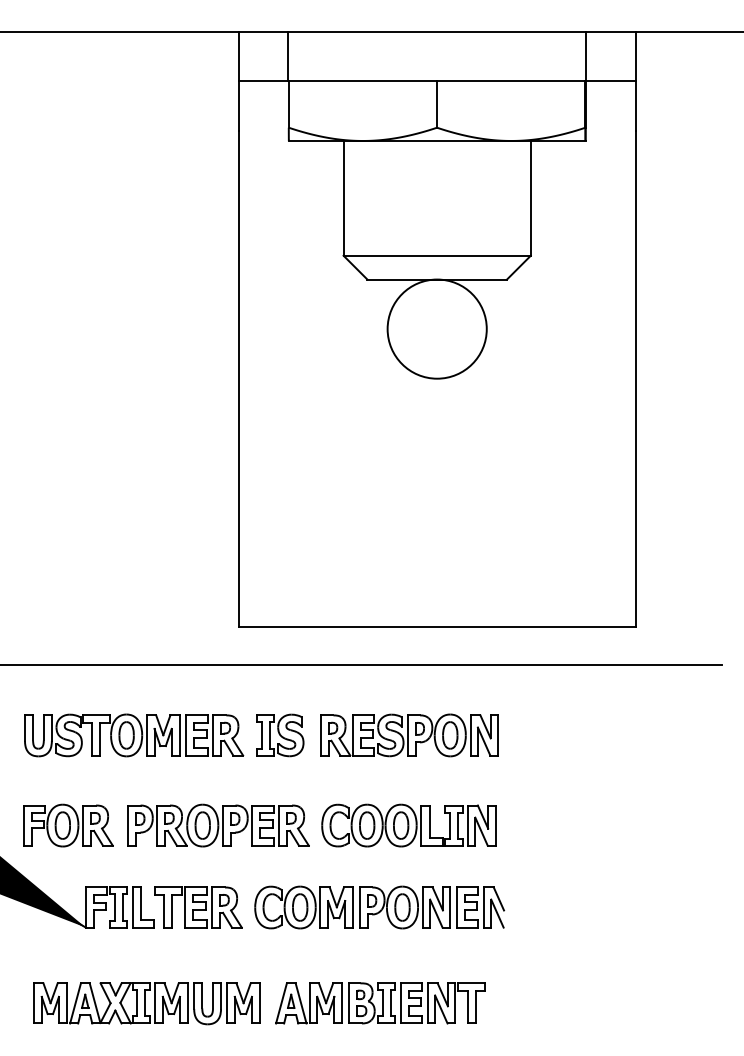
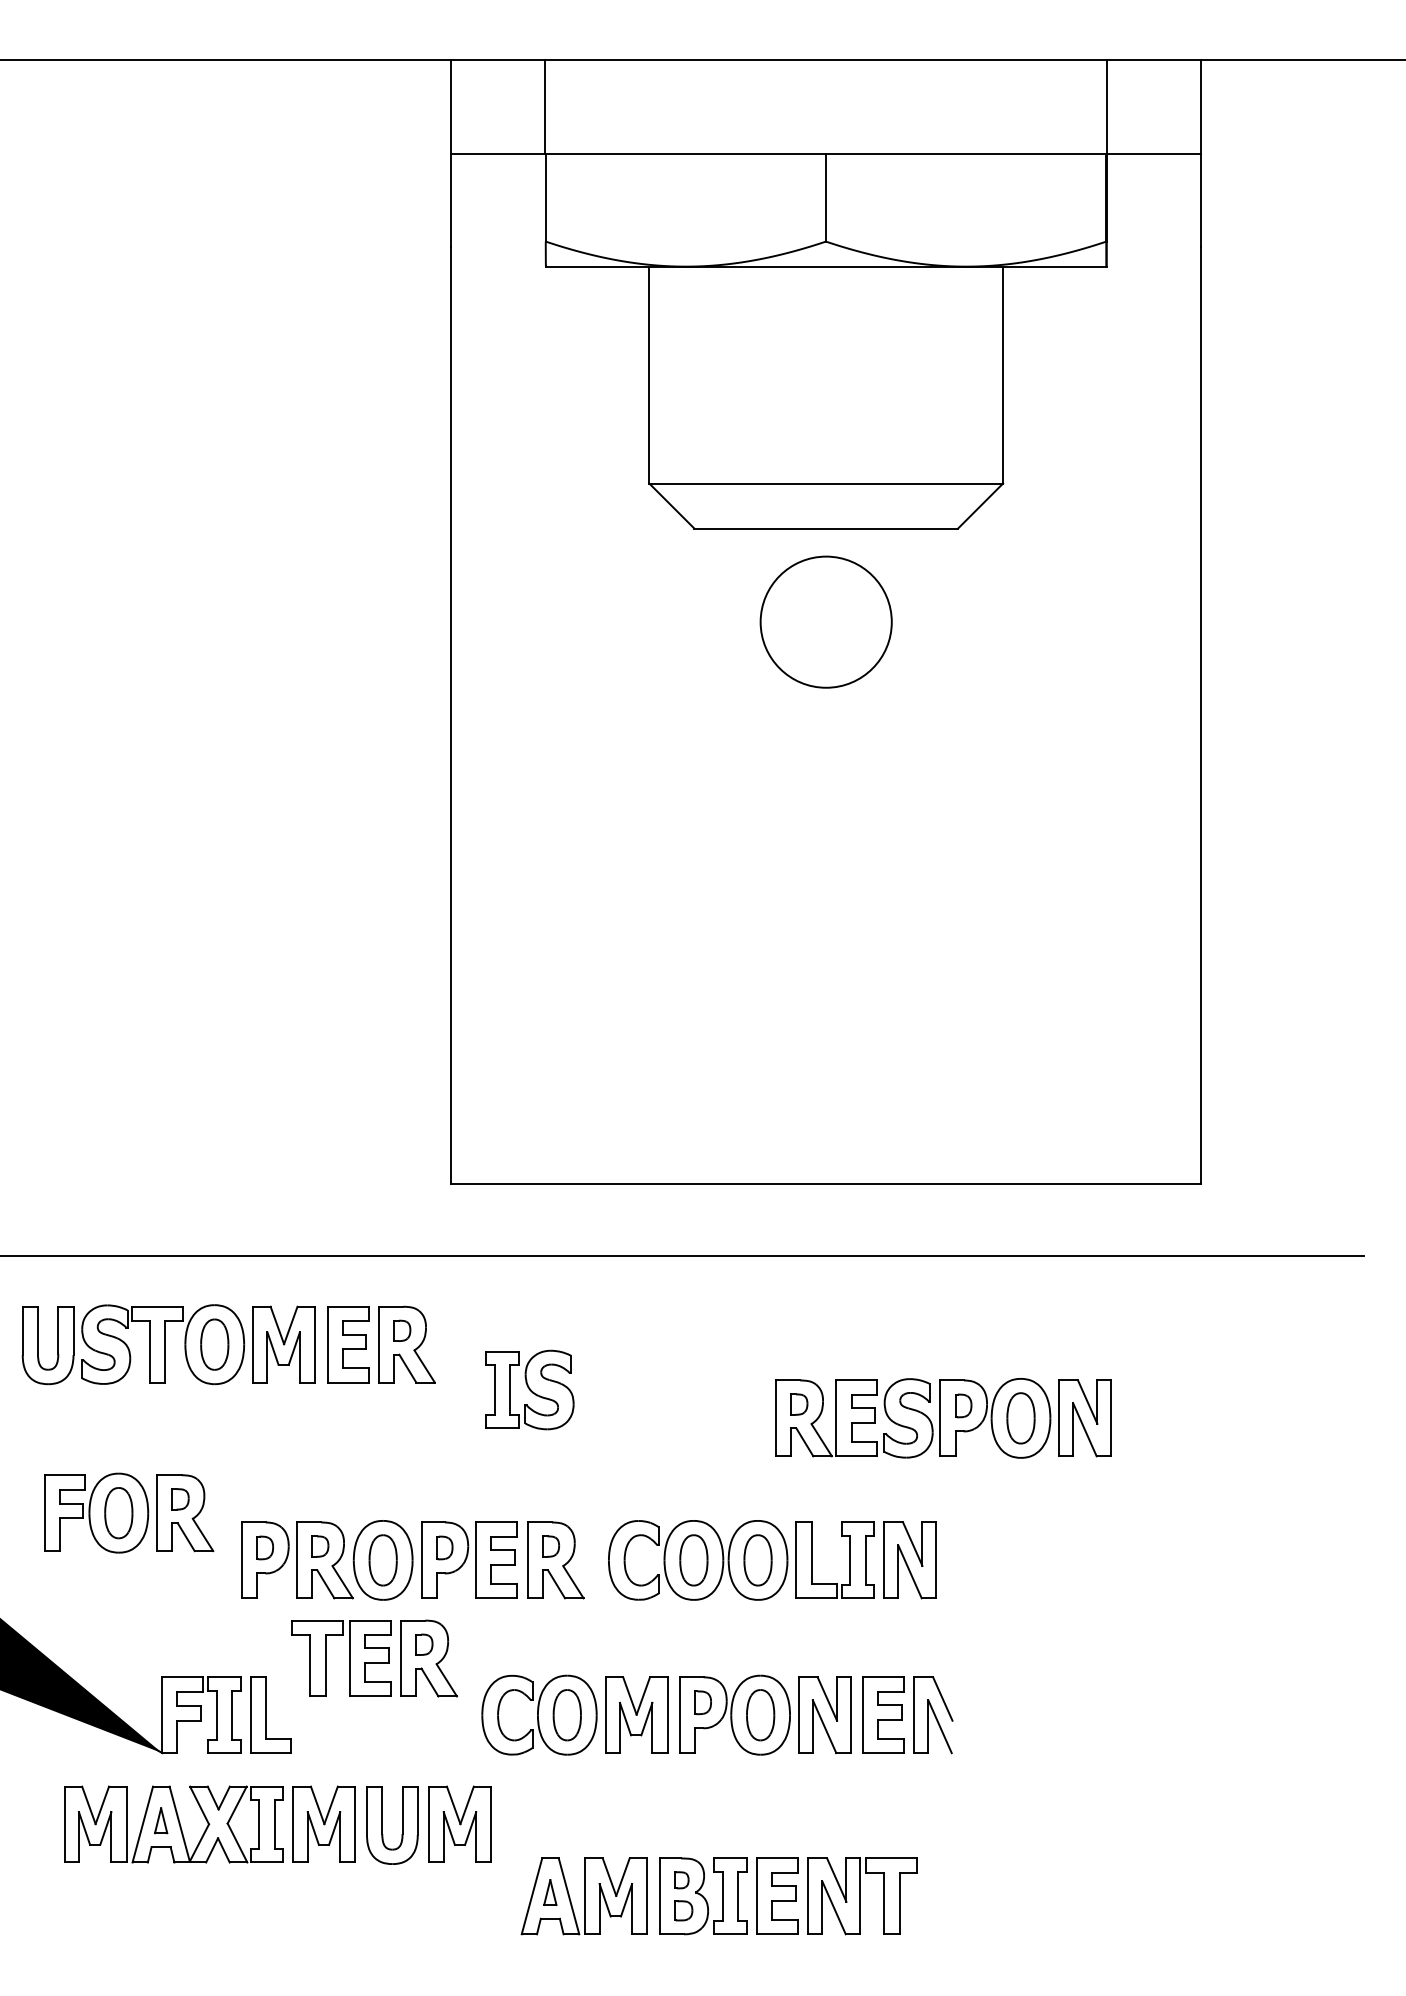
circle: (436, 328) -> (824, 621), size x0.7
part: (134, 735) -> (229, 1344), moved
part: (409, 735) -> (943, 1418), moved
part: (68, 825) -> (129, 1512), moved
part: (198, 907) -> (375, 1658), moved
part: (146, 1003) -> (276, 1824), moved

